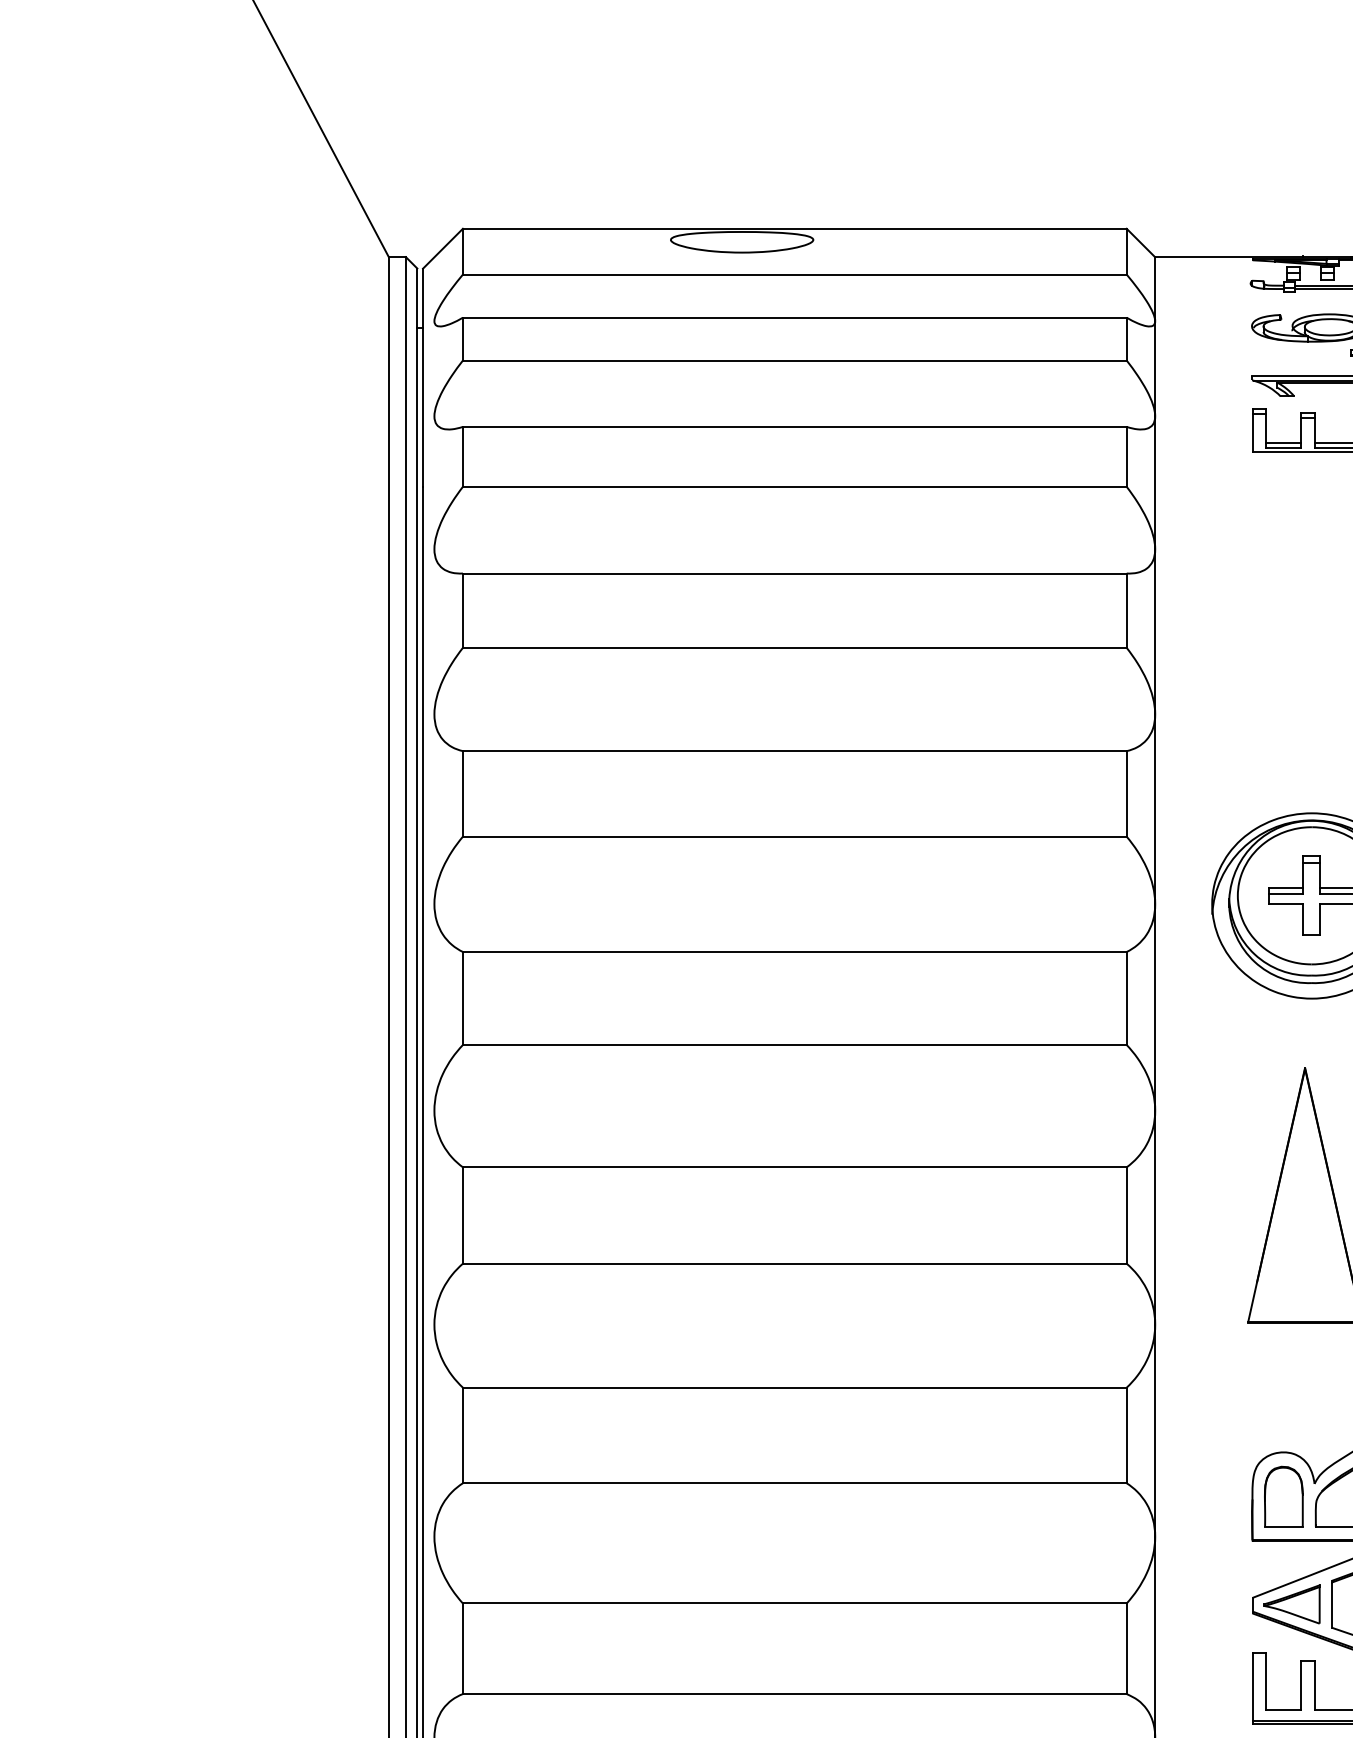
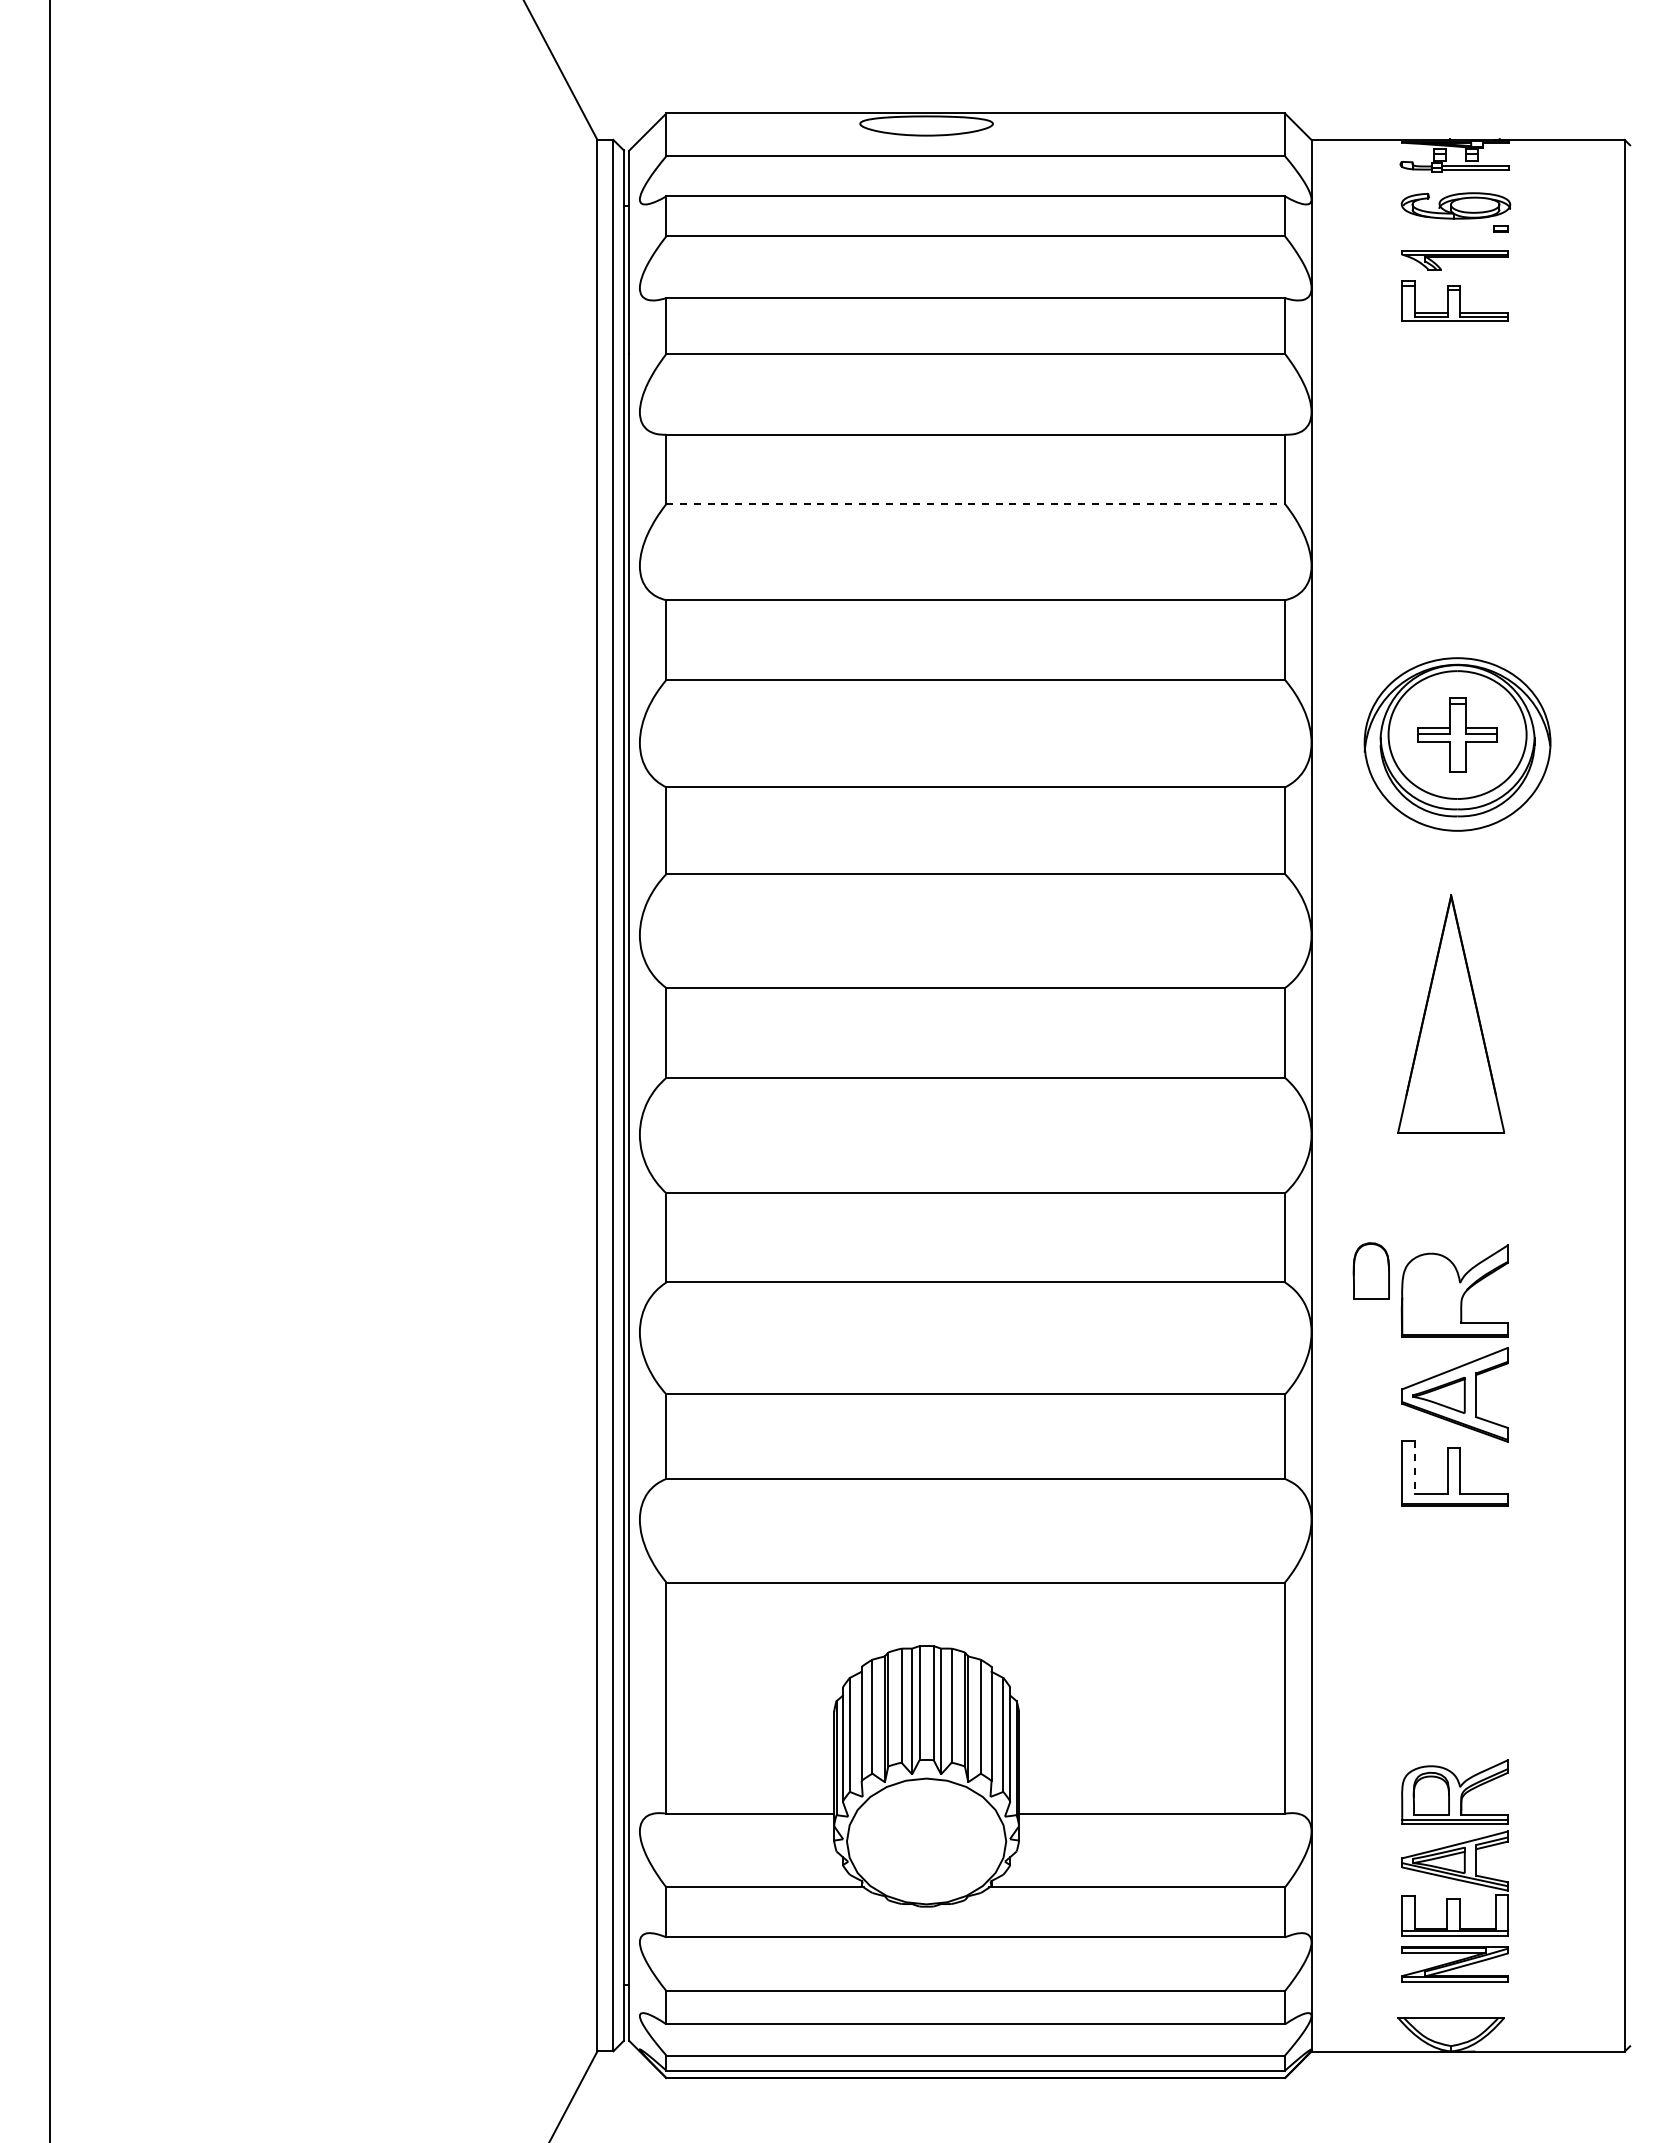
line: (795, 648) -> (976, 504), solid -> dashed
part: (1282, 1496) -> (1370, 1270), moved
line: (1265, 1681) -> (1414, 1467), solid -> dashed

